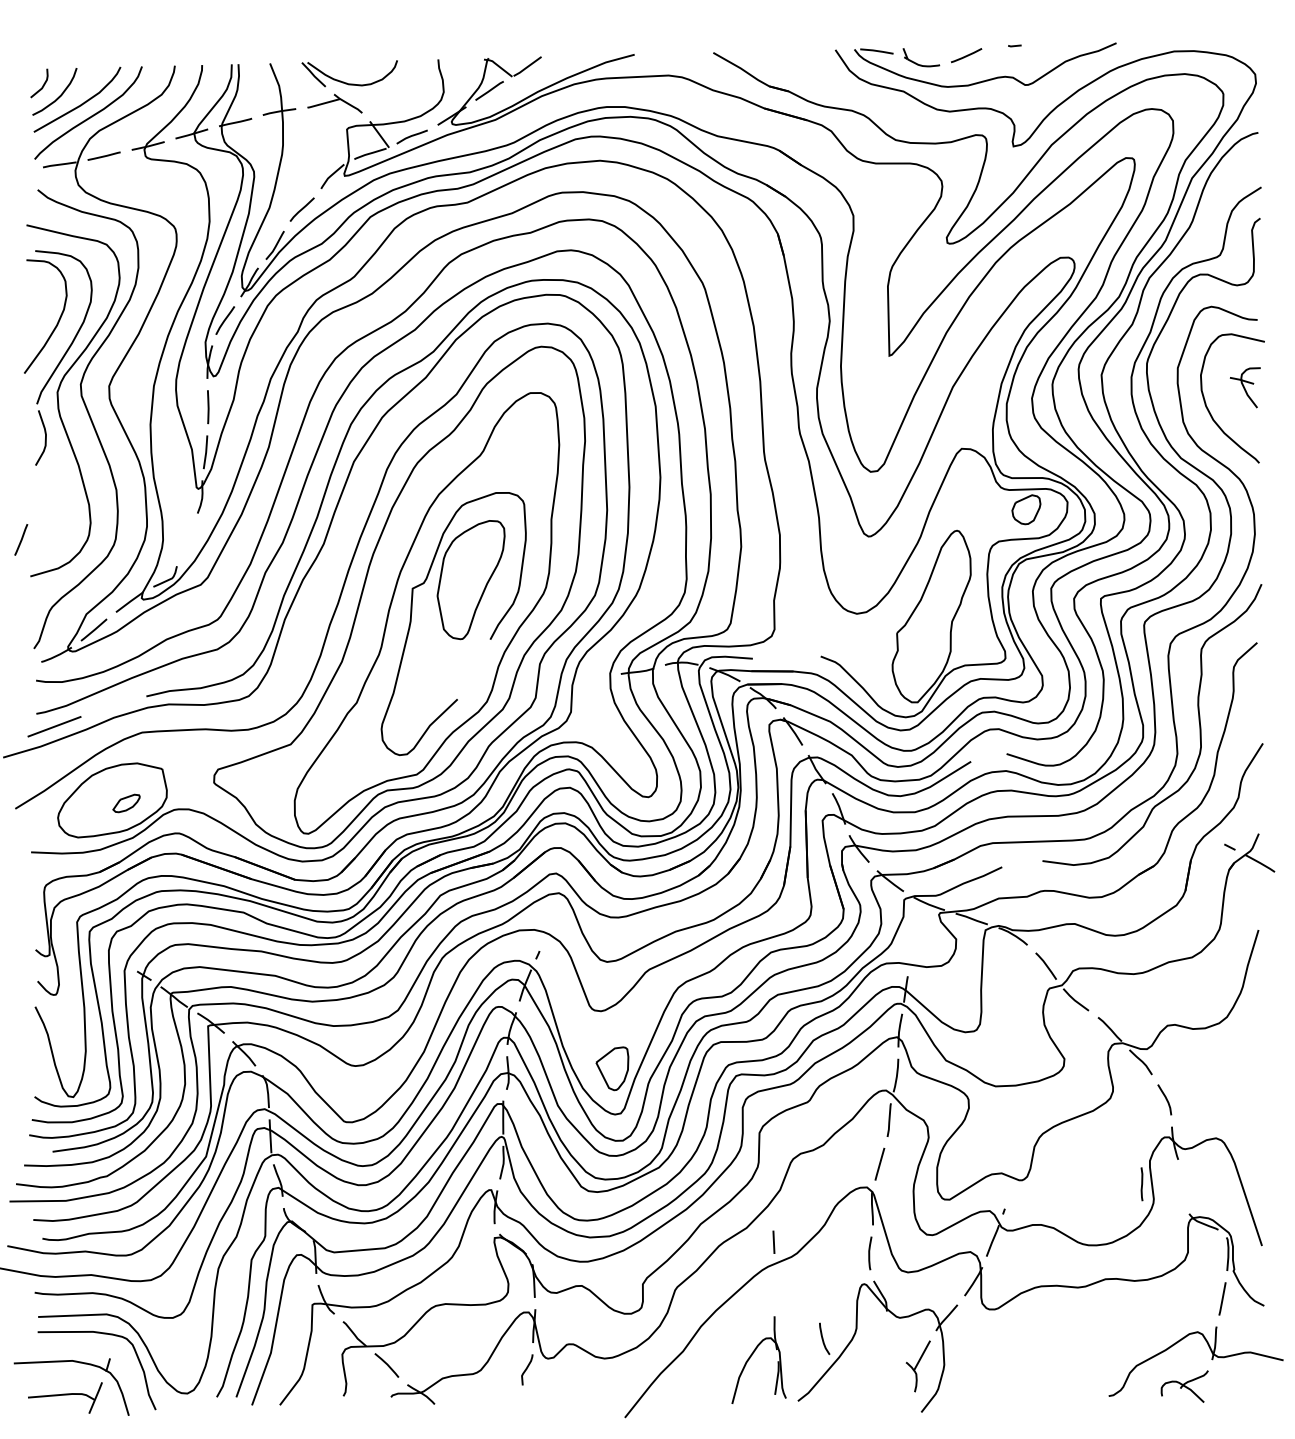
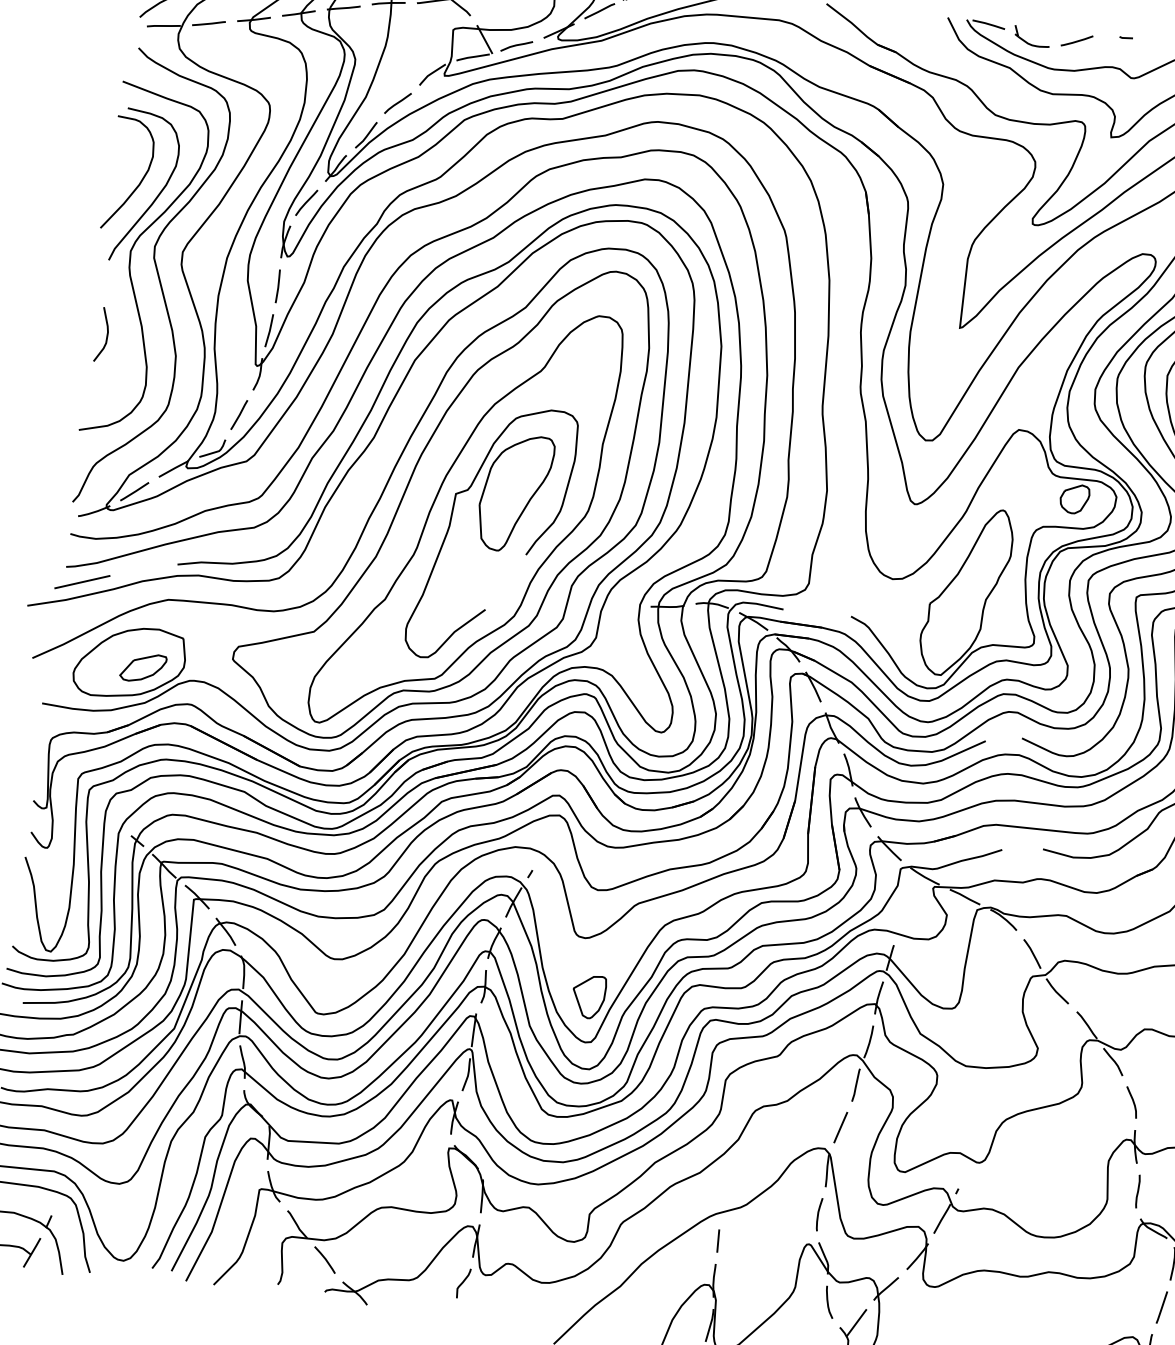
curve: (45, 437) -> (107, 334), moved
line: (21, 539) -> (239, 414), moved
part: (126, 803) -> (143, 667), size x1.67
line: (1141, 1184) -> (1137, 1191), moved
line: (773, 1241) -> (717, 1240), moved
curve: (823, 1338) -> (828, 1301), moved

